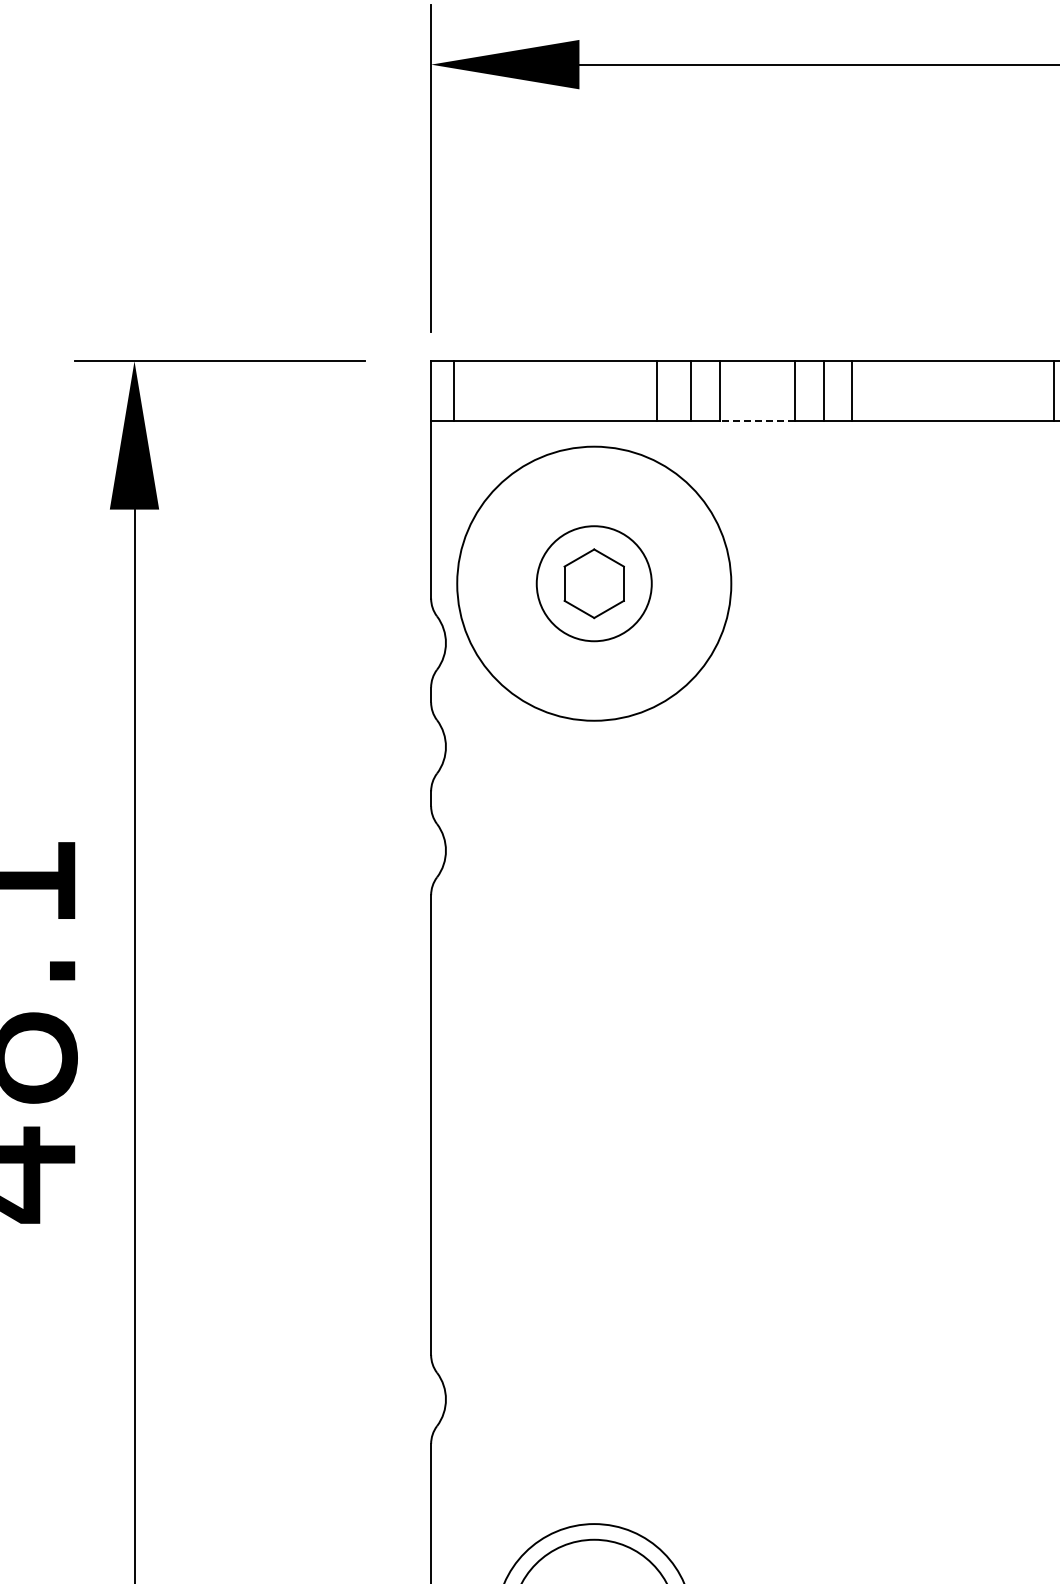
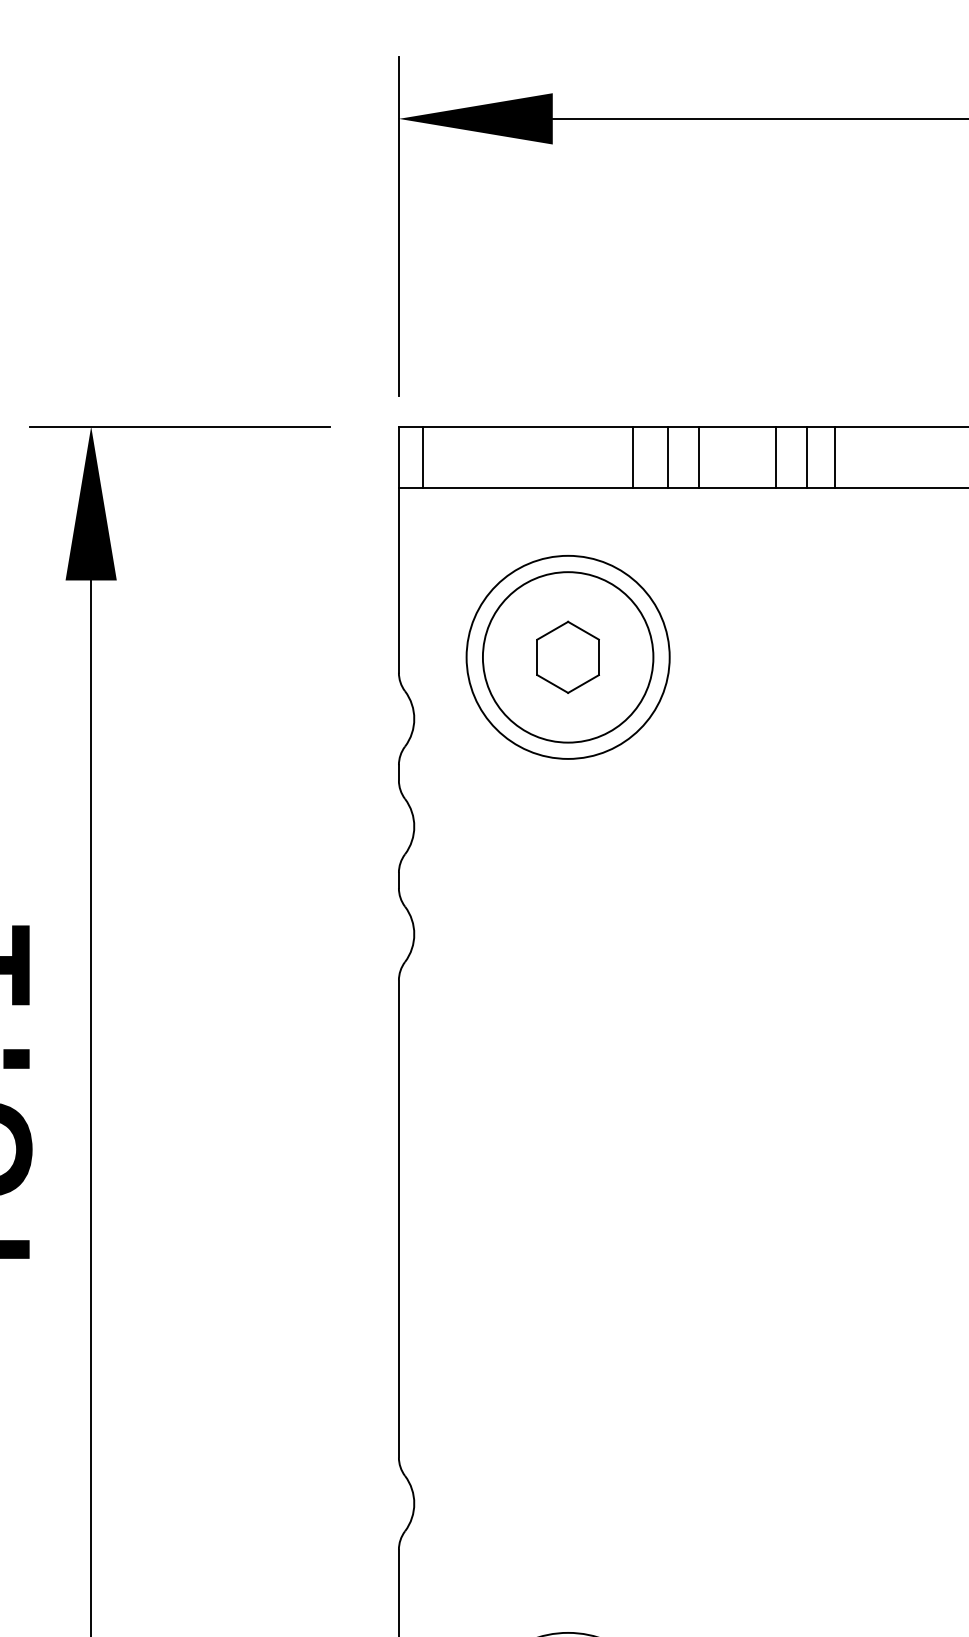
line: (756, 420) -> (736, 488), dashed -> solid
circle: (594, 583) -> (568, 657), size x0.71
circle: (594, 583) -> (568, 657), size x1.43

